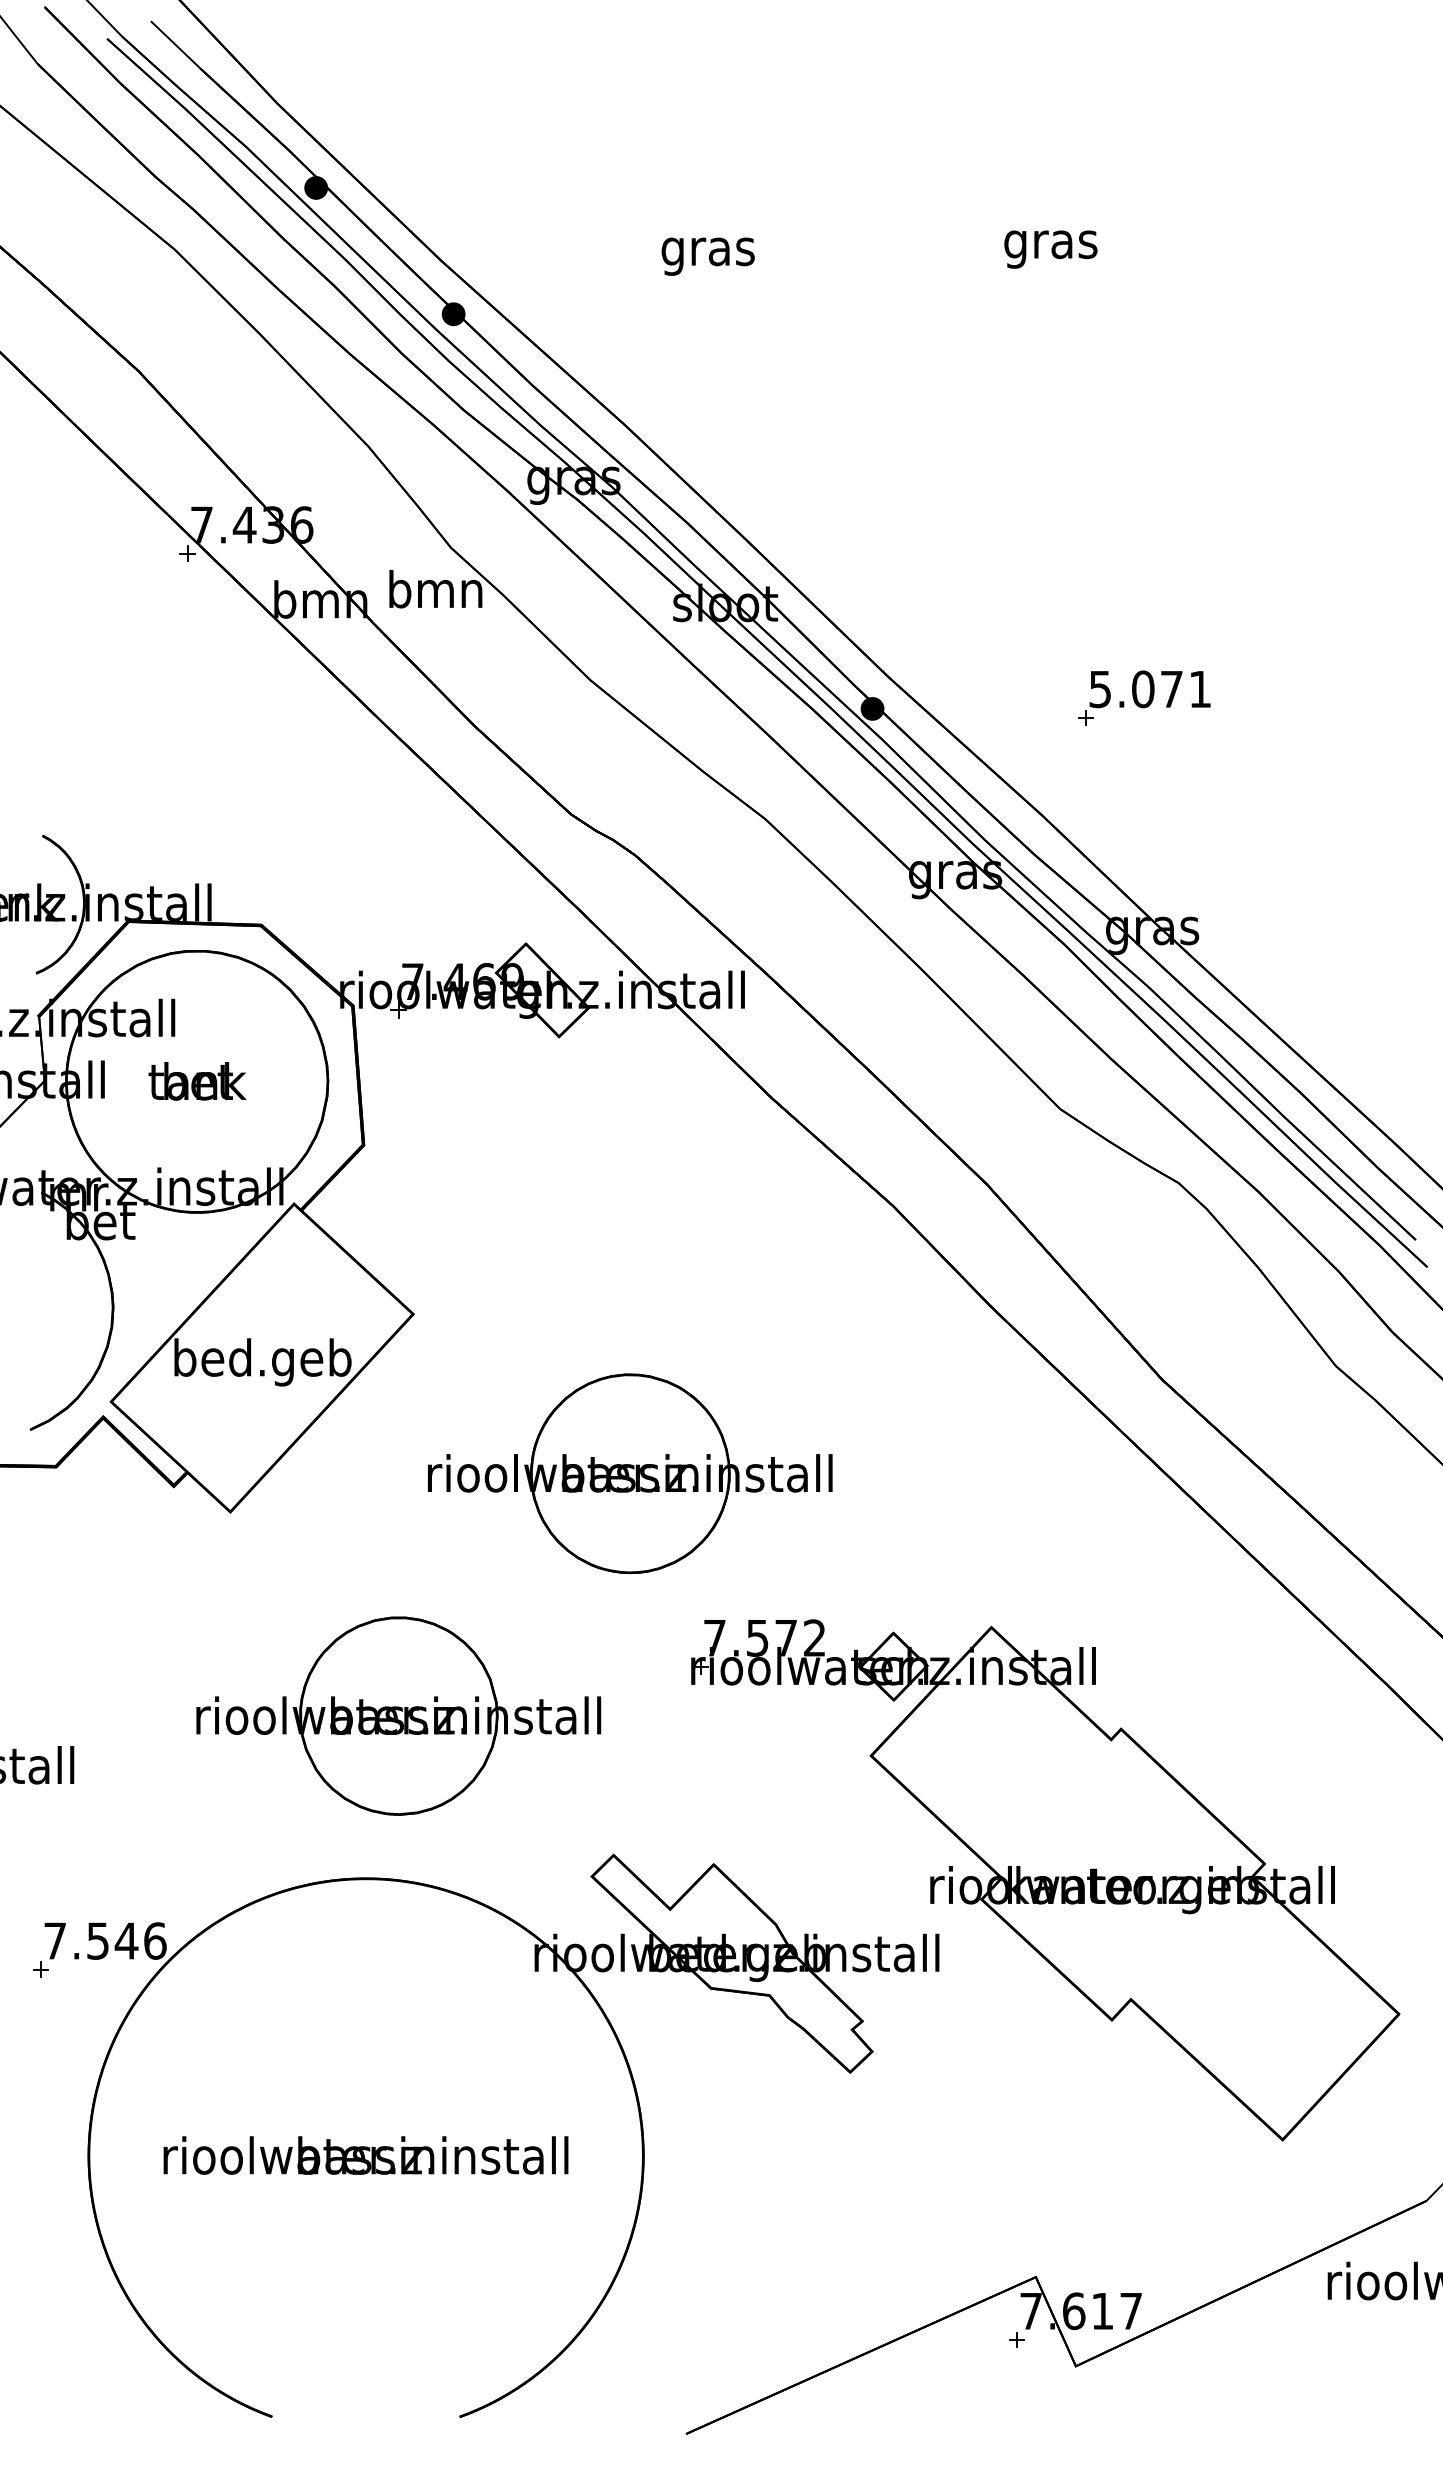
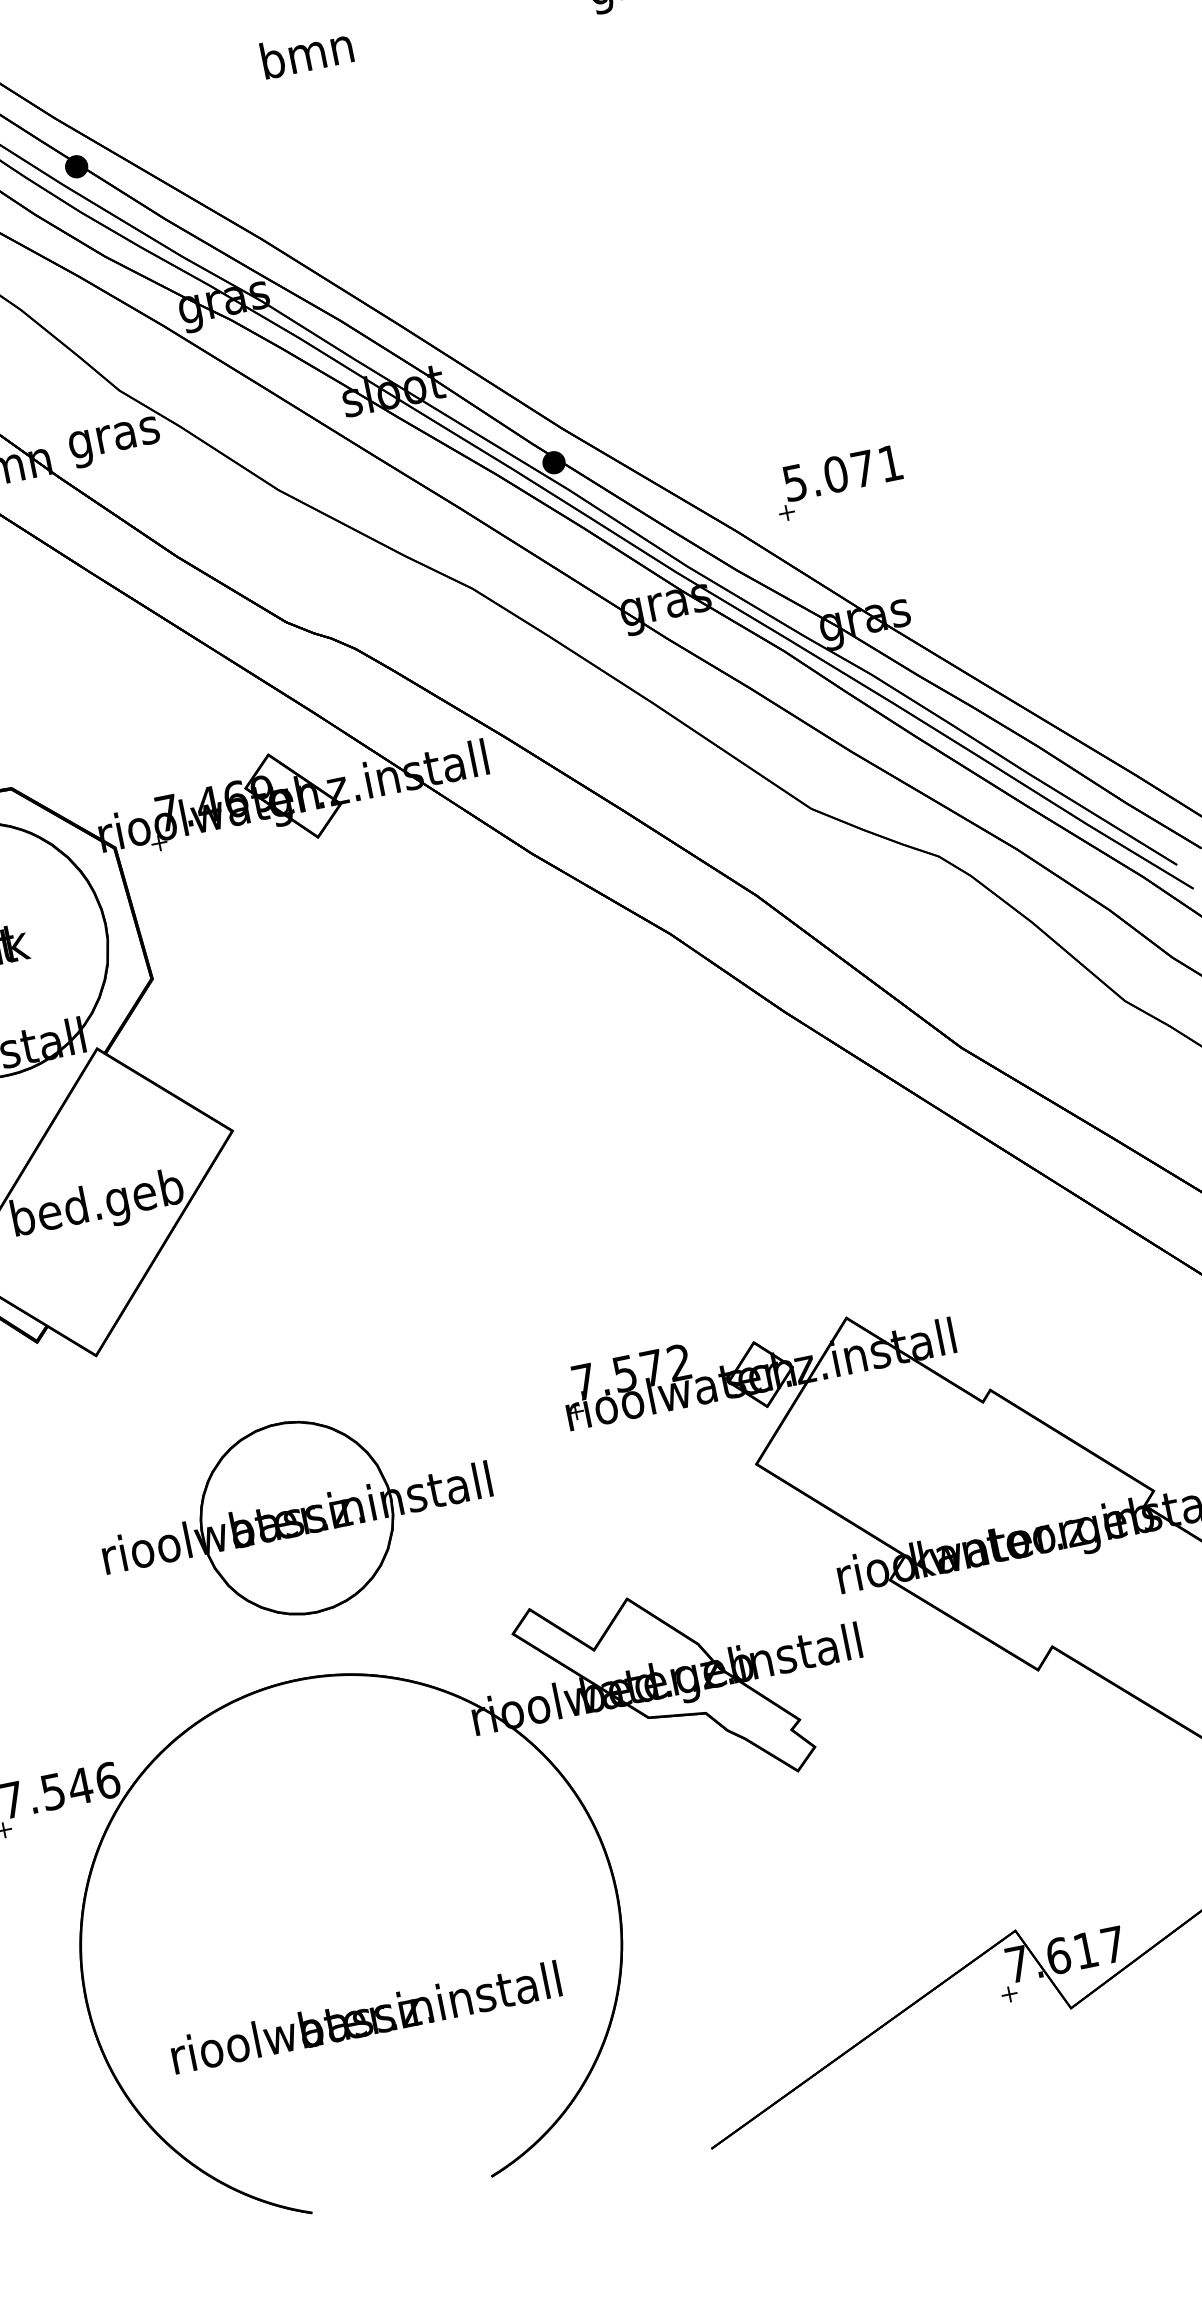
text: (707, 251) -> (307, 57), gras -> bmn
text: (435, 593) -> (113, 437), bmn -> gras
part: (1144, 697) -> (838, 482), moved
part: (630, 1473) -> (471, 1241), removed
text: (365, 2155) -> (365, 2017), moved

